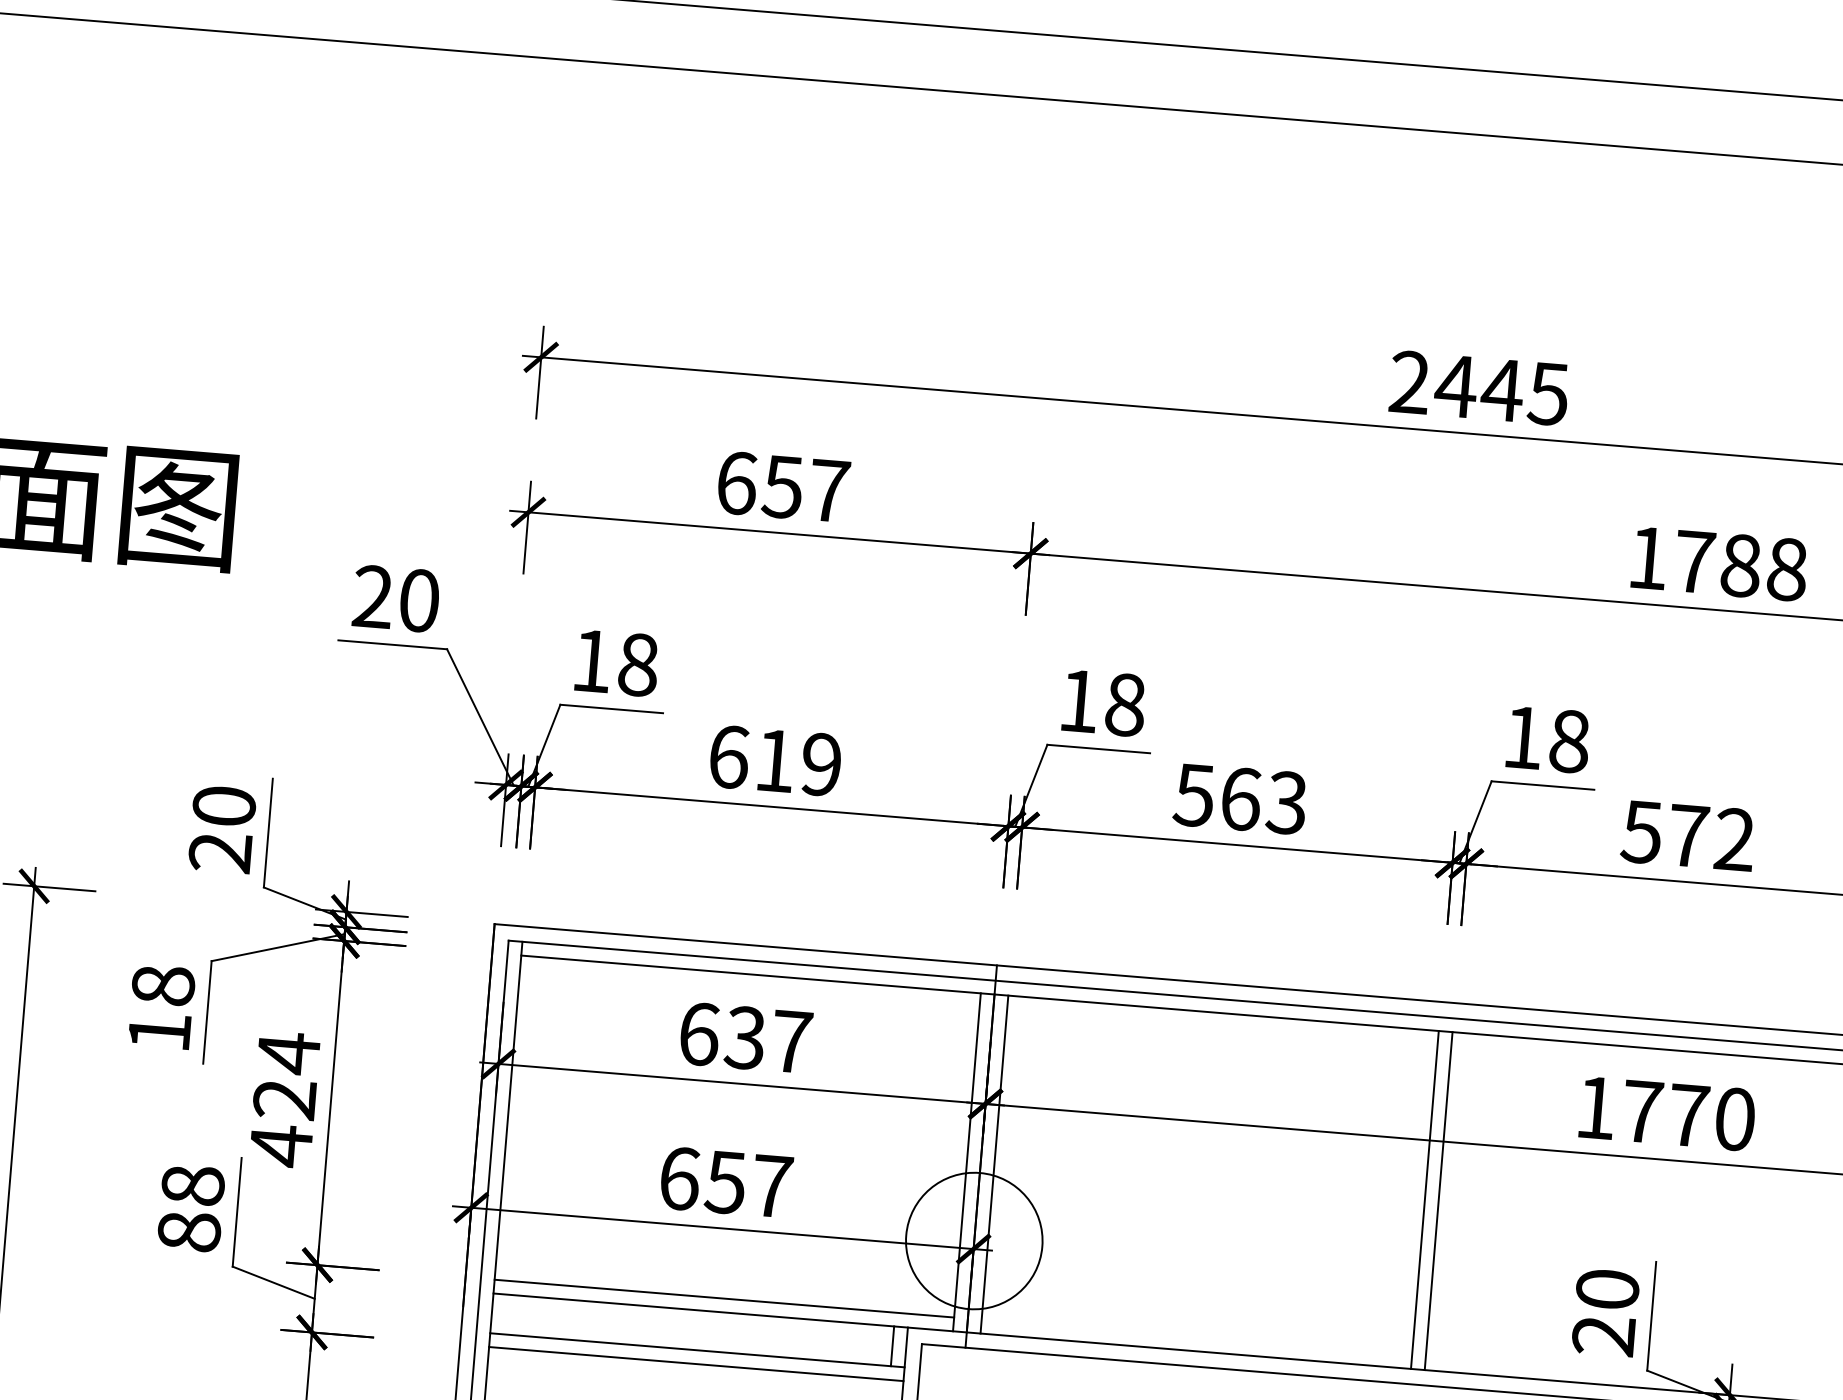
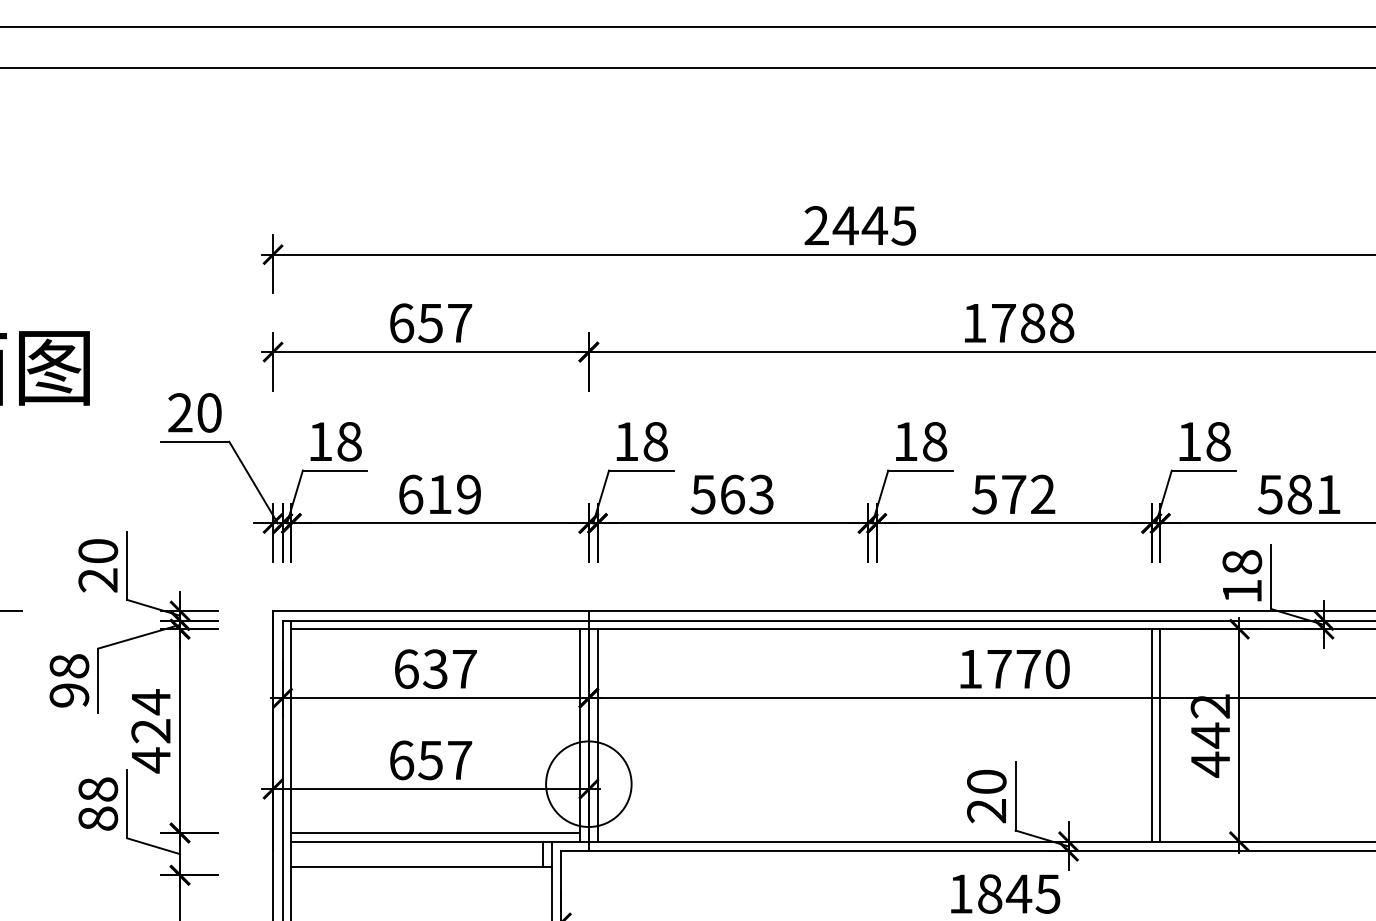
text: (159, 1031) -> (69, 695), 18 -> 98
line: (1425, 1200) -> (868, 735), removed
line: (1438, 1201) -> (876, 735), removed
line: (696, 1364) -> (421, 875), removed

